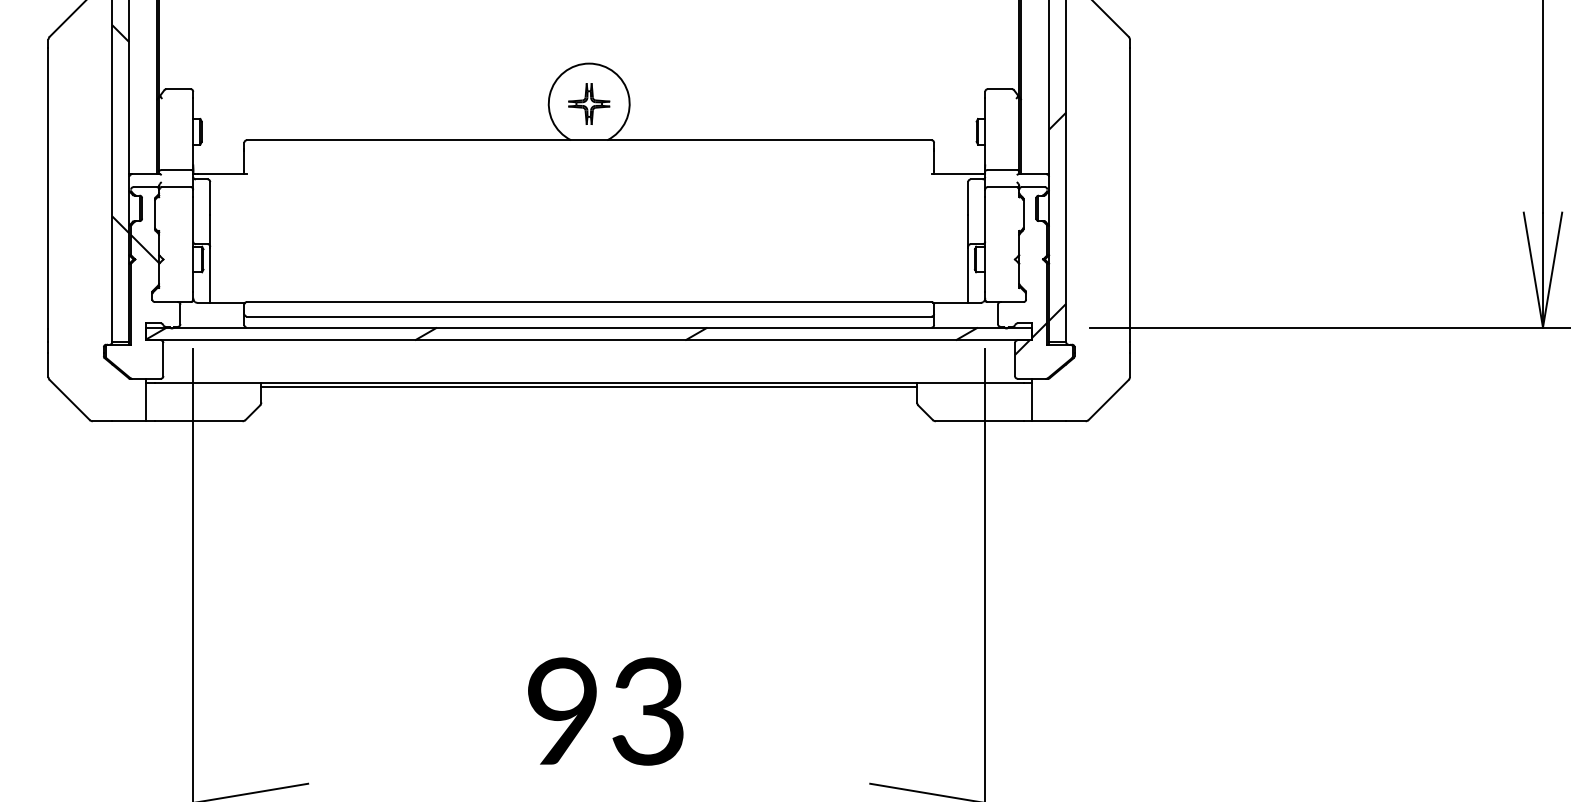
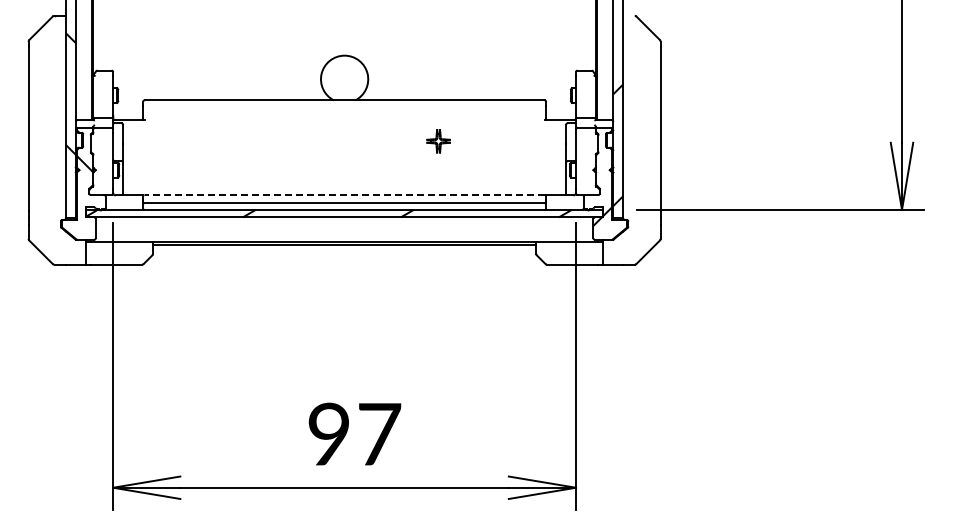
part: (589, 104) -> (438, 141), moved
line: (589, 302) -> (344, 195), solid -> dashed
text: (648, 710) -> (379, 433), 93 -> 97

